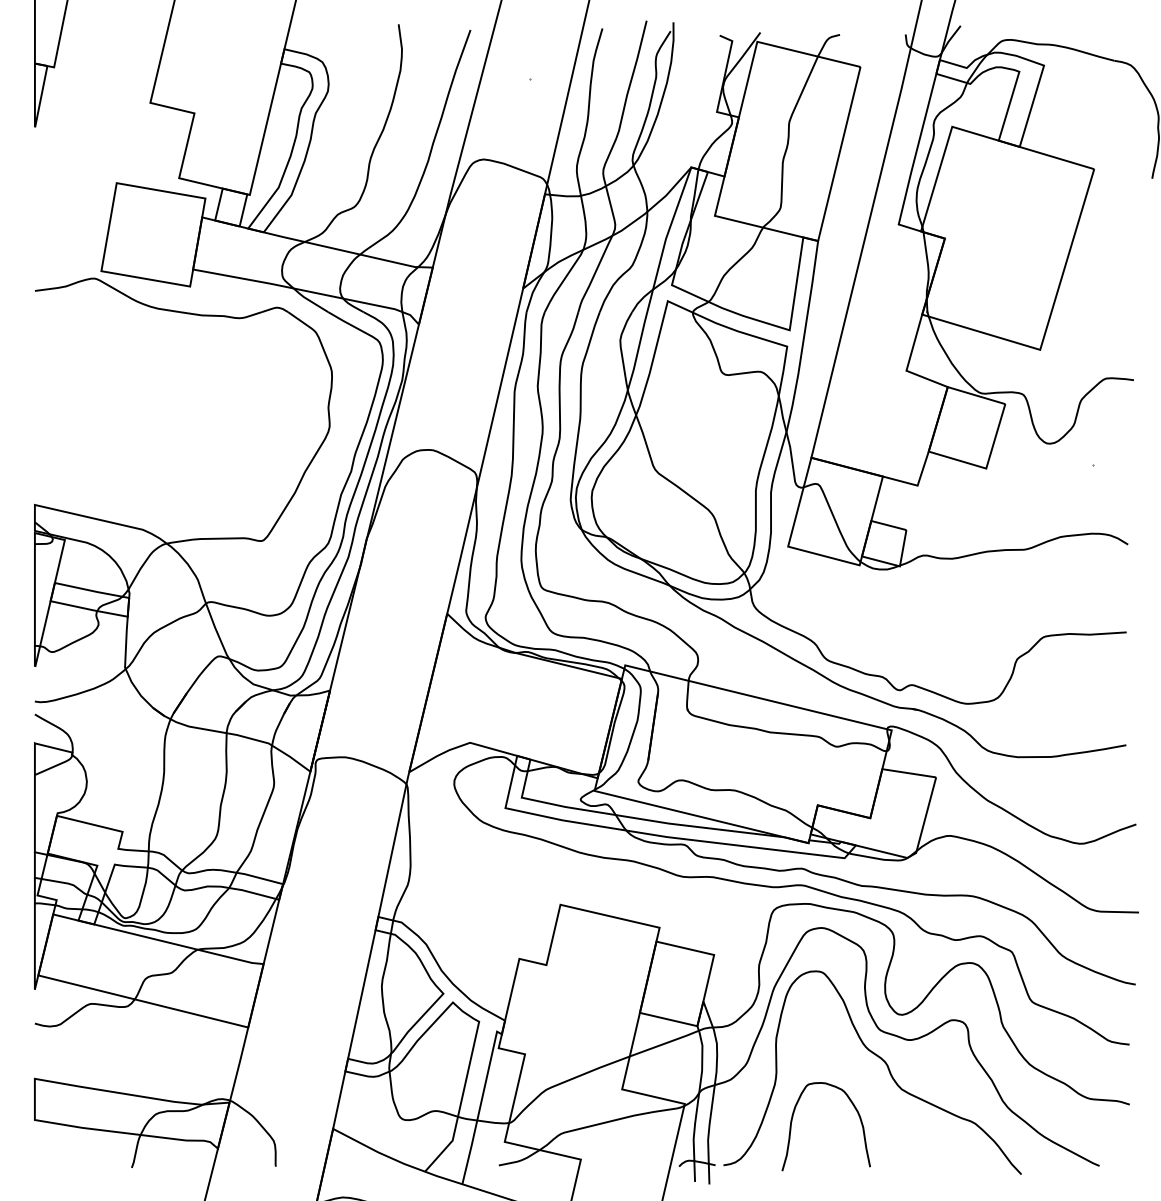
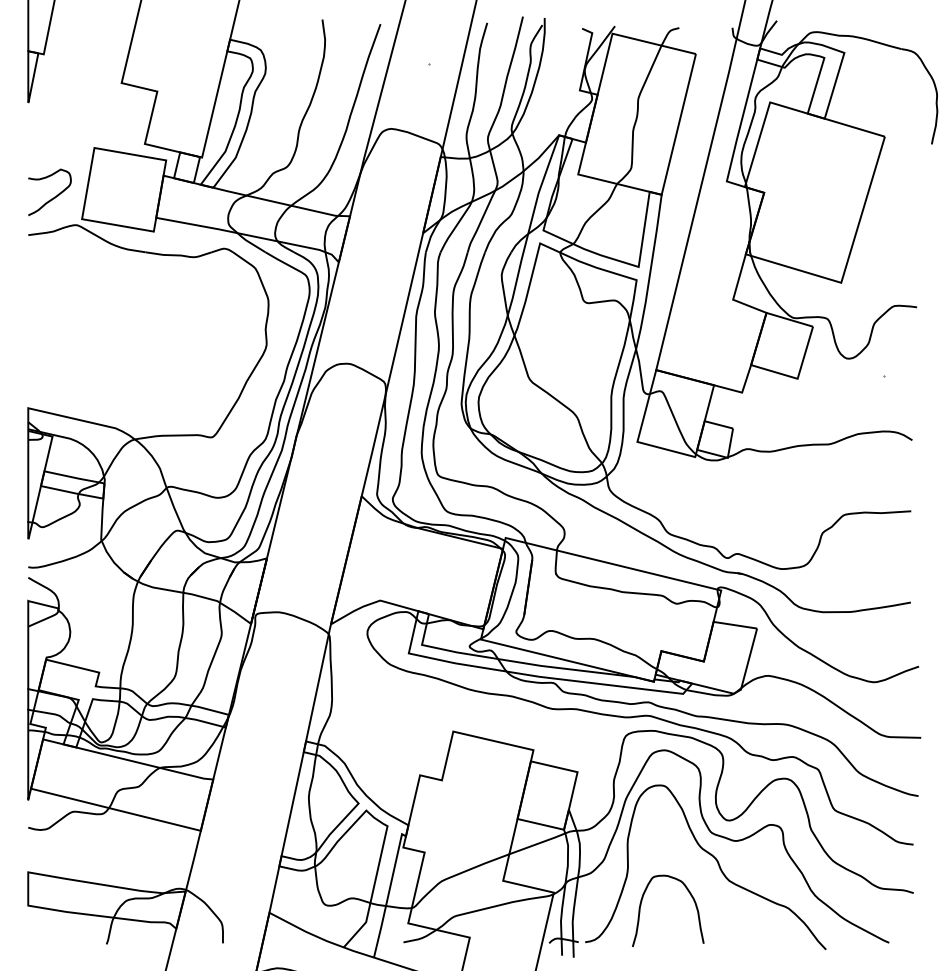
curve: (65, 244) -> (53, 197), added

